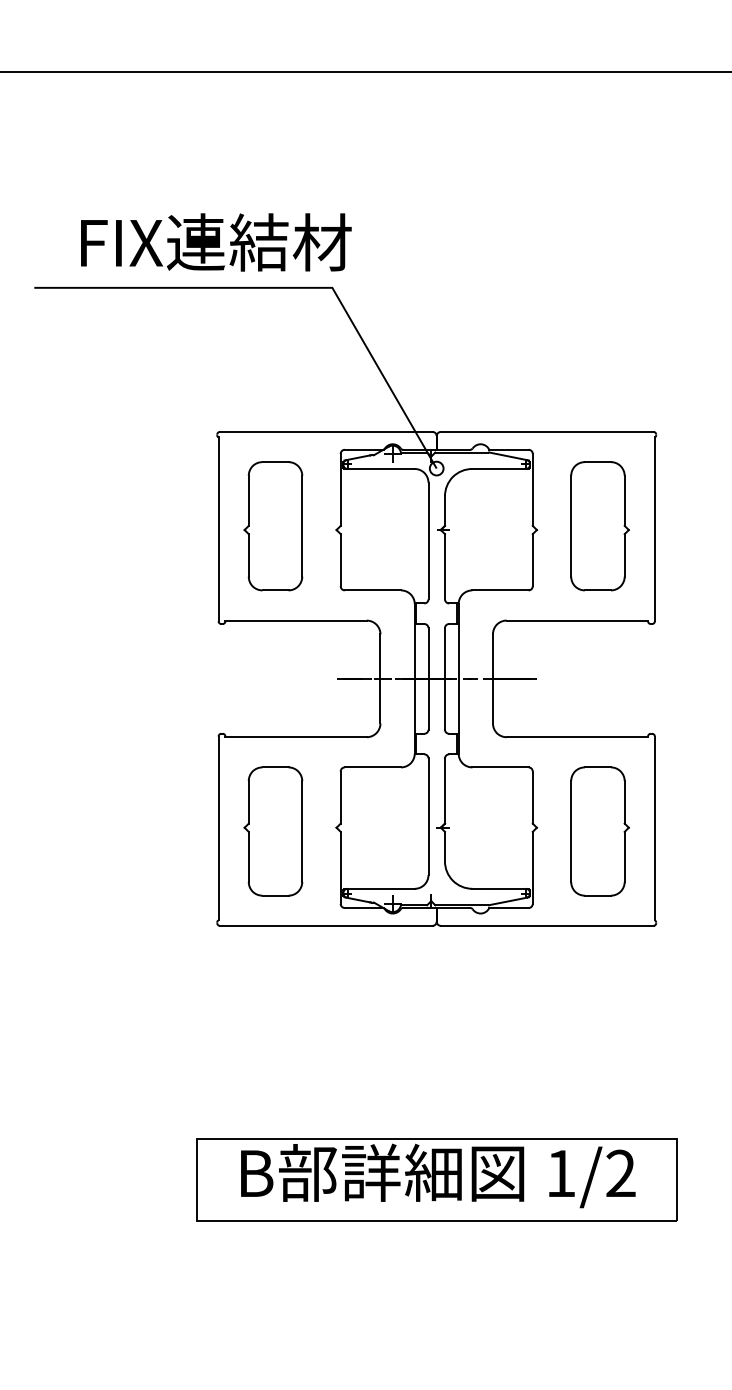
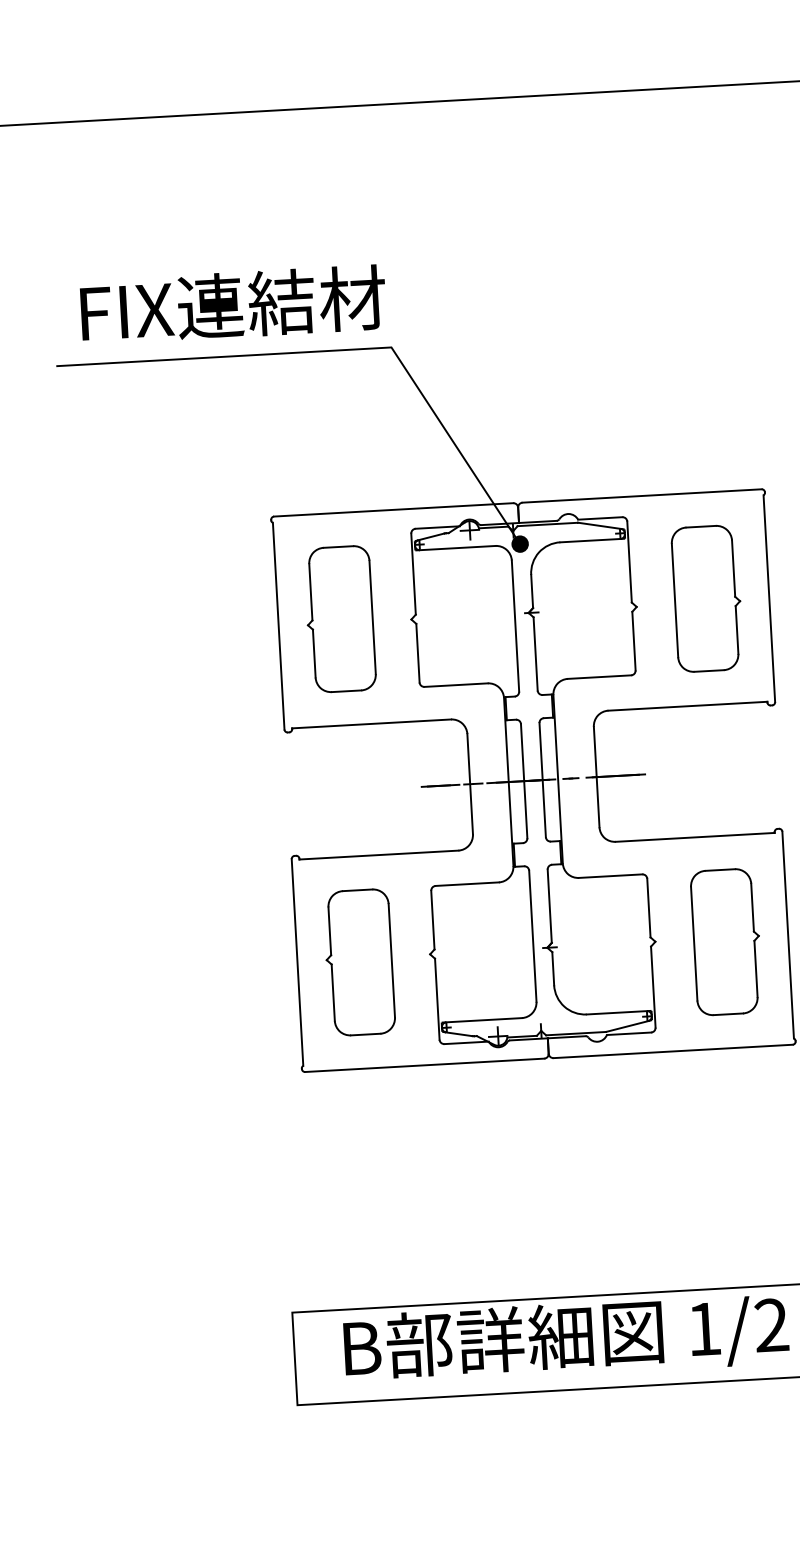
text: (216, 242) -> (233, 305), moved
fill: (436, 468) -> (519, 544), added

